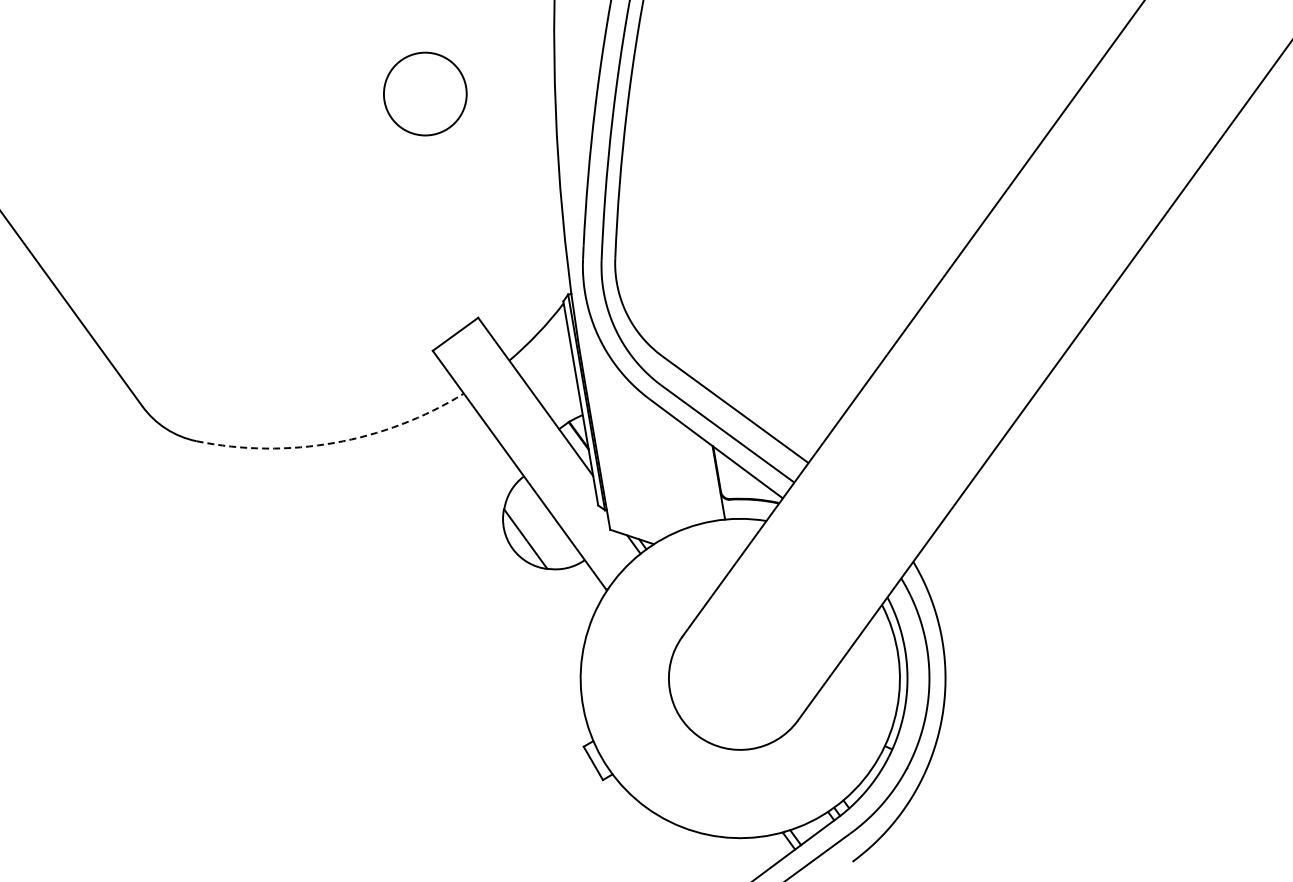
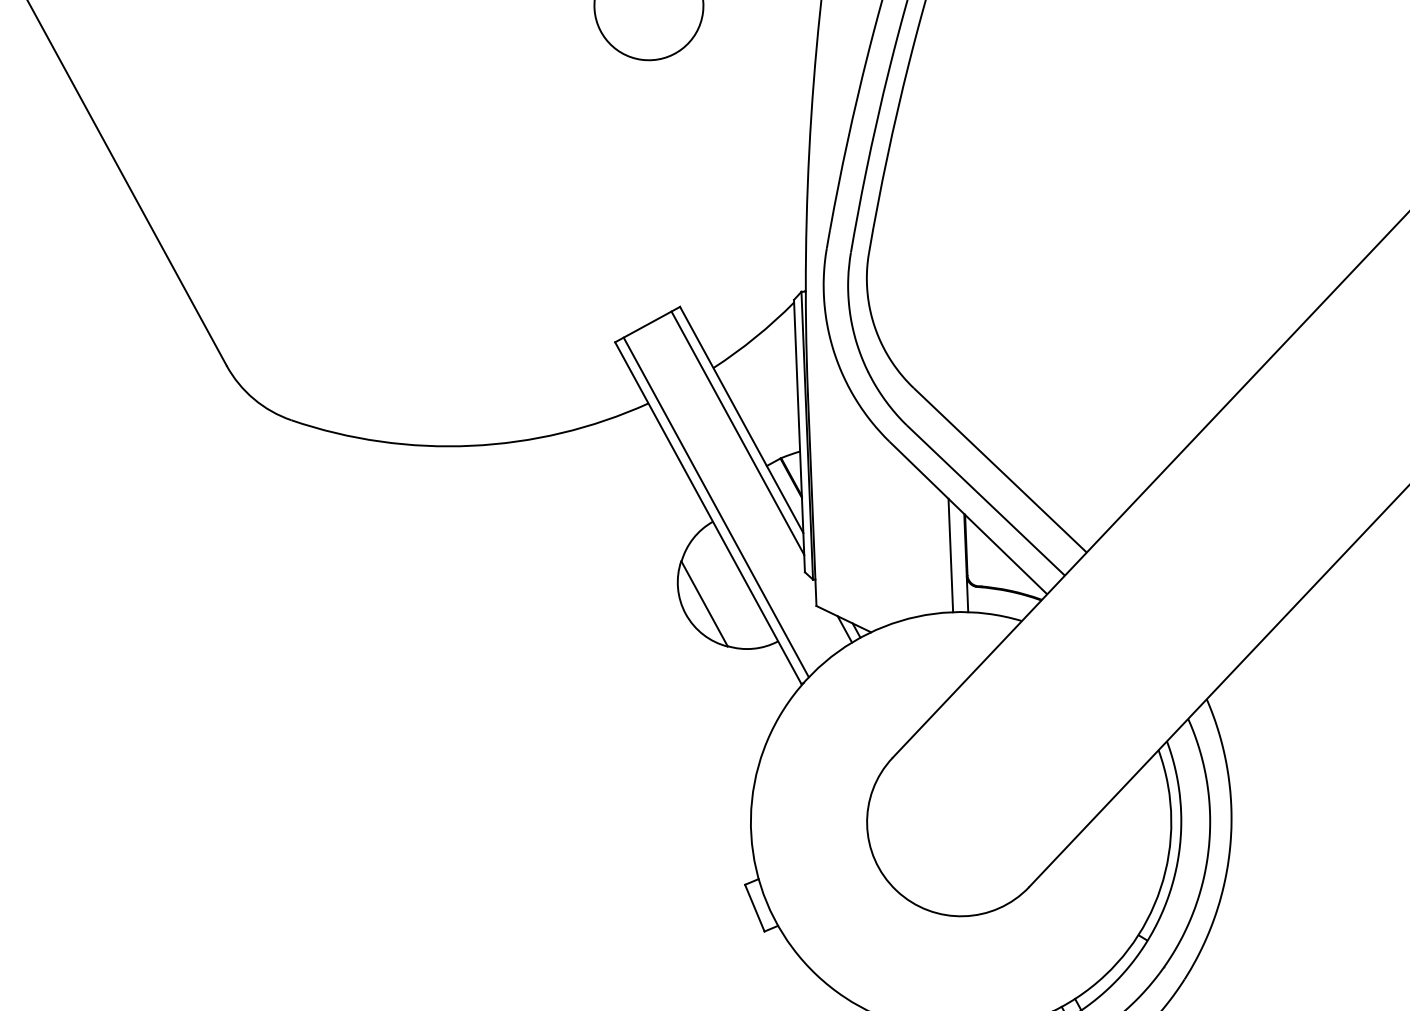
line: (534, 407) -> (738, 433), added
arc: (334, 442) -> (471, 445), dashed -> solid
line: (524, 465) -> (715, 507), added
line: (706, 478) -> (950, 555), added

